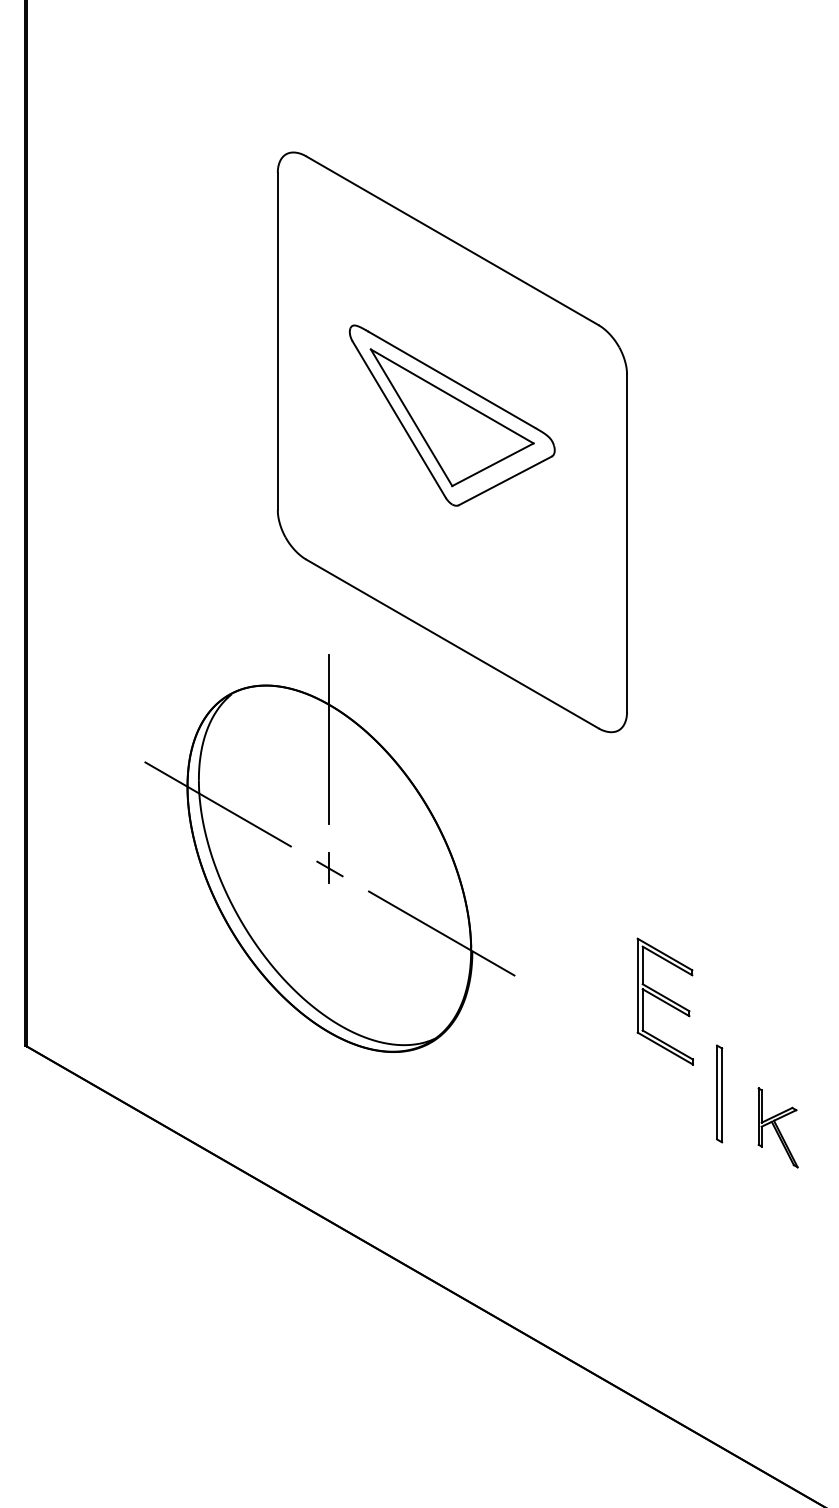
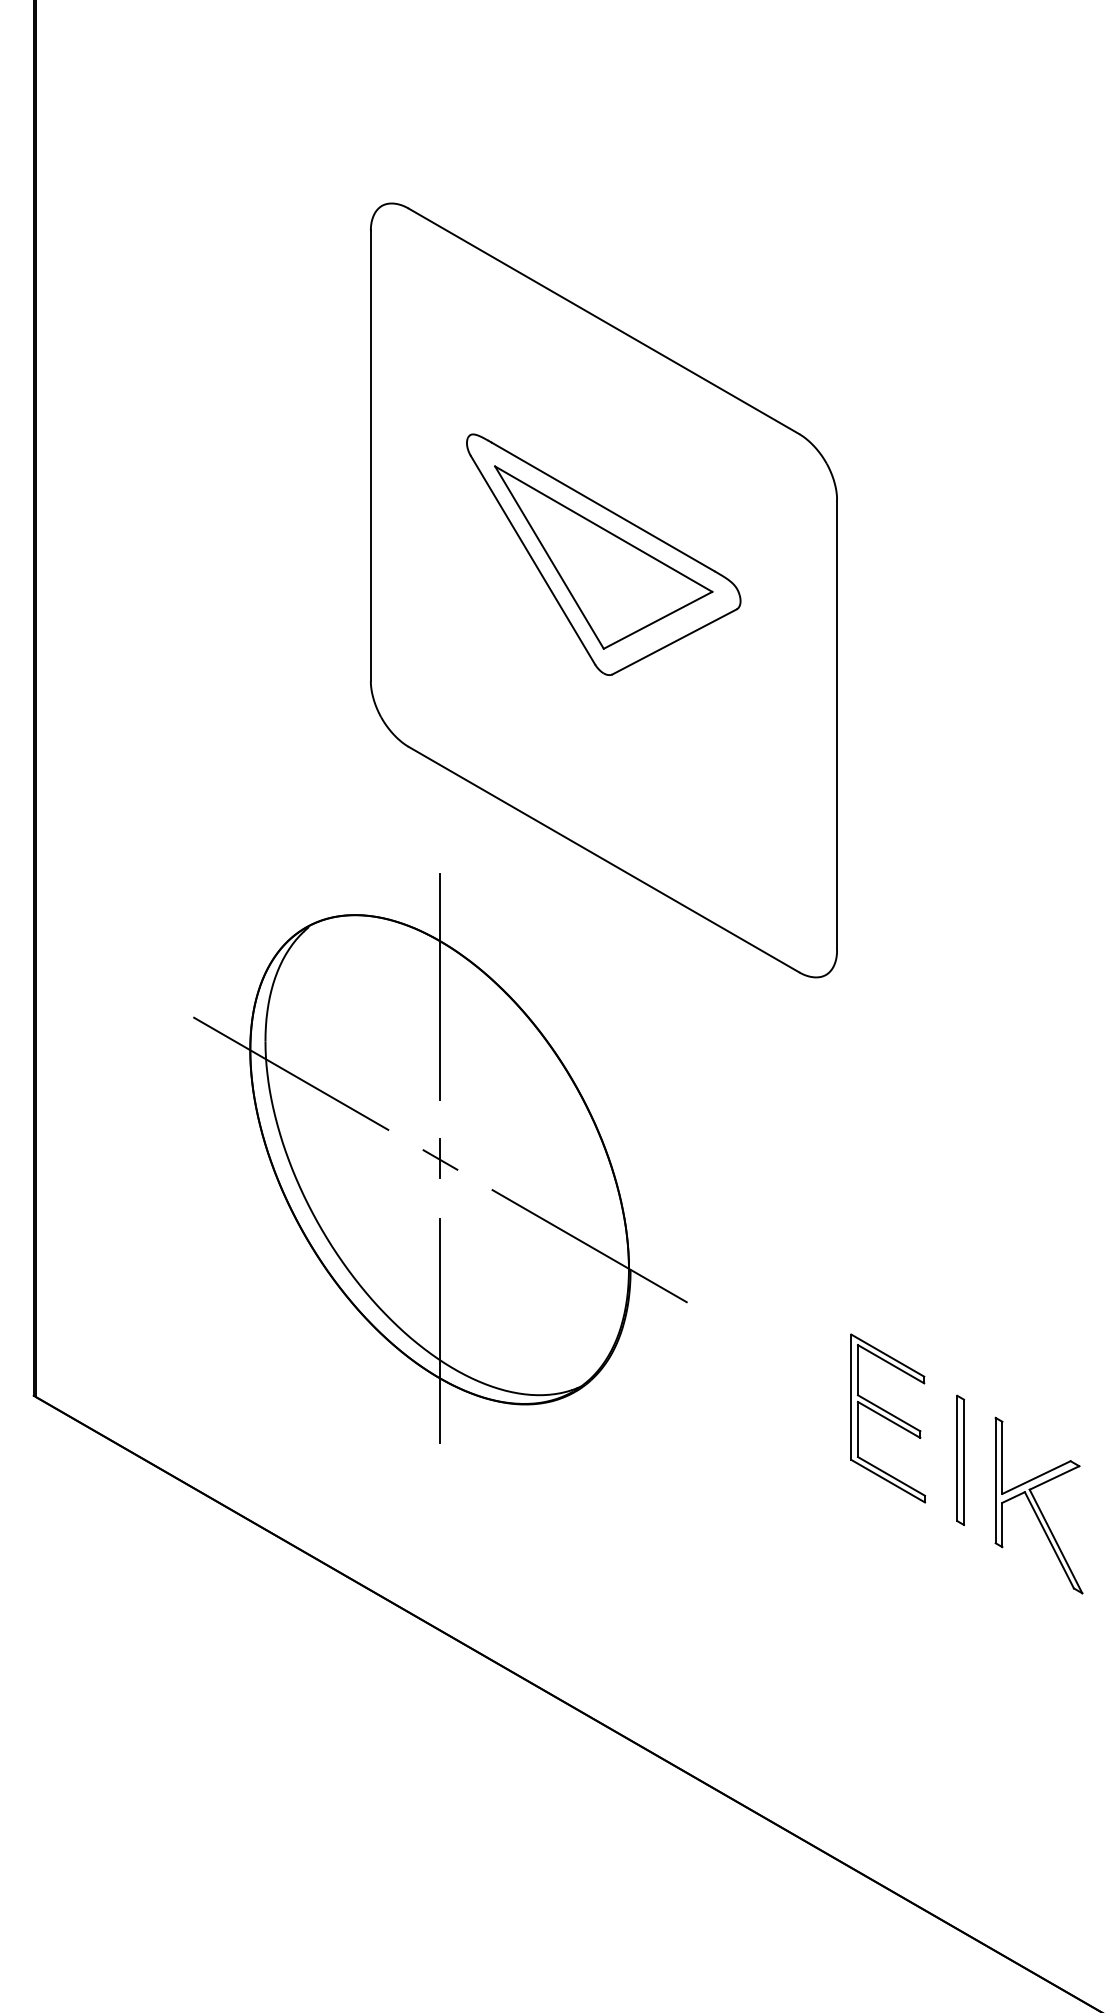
line: (329, 996) -> (439, 1330), added
part: (664, 1001) -> (887, 1418), moved
part: (777, 1127) -> (1037, 1505), size x1.67

